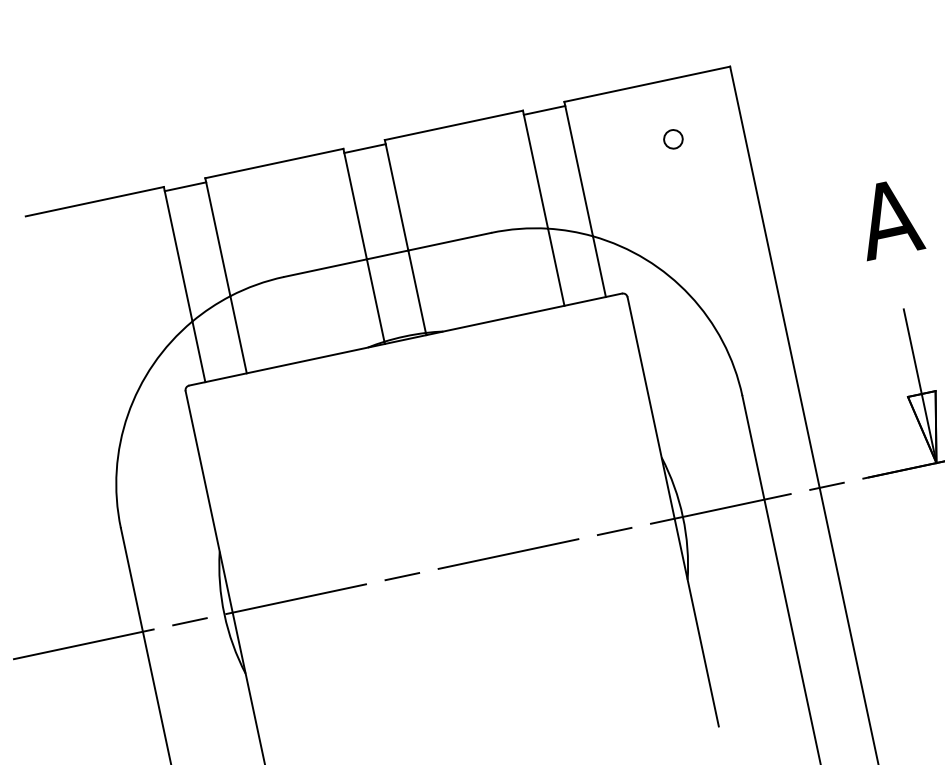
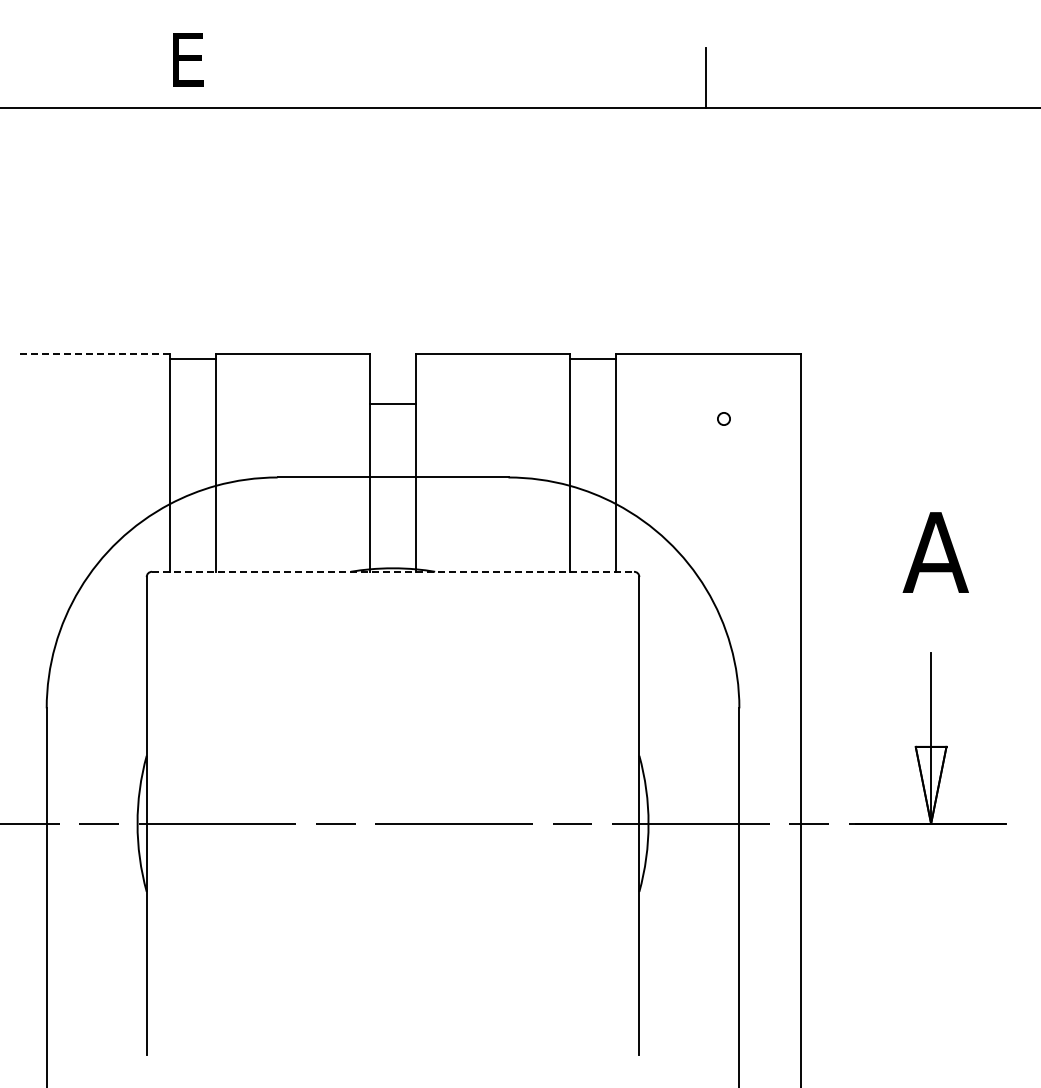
circle: (672, 138) -> (723, 418), size x0.6
line: (364, 148) -> (392, 403), moved
line: (94, 201) -> (92, 354), solid -> dashed
line: (405, 339) -> (393, 571), solid -> dashed

